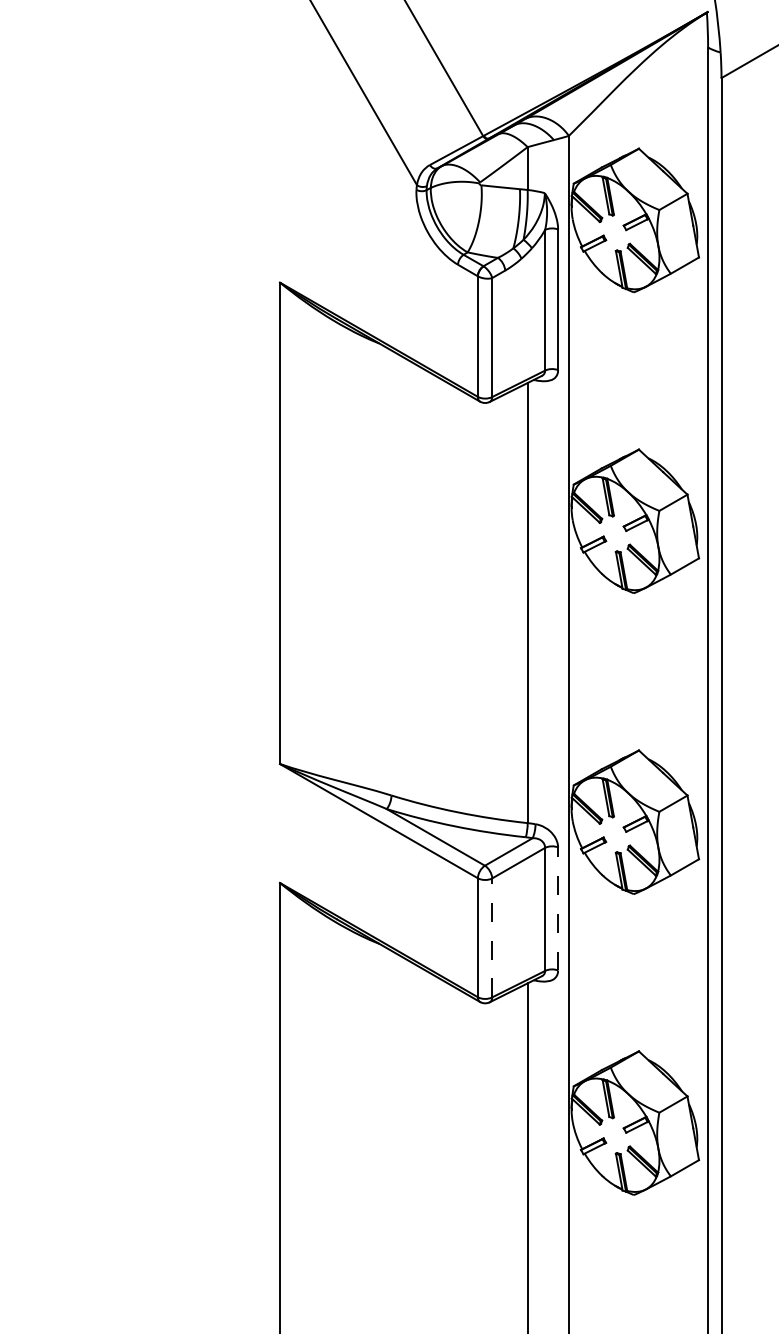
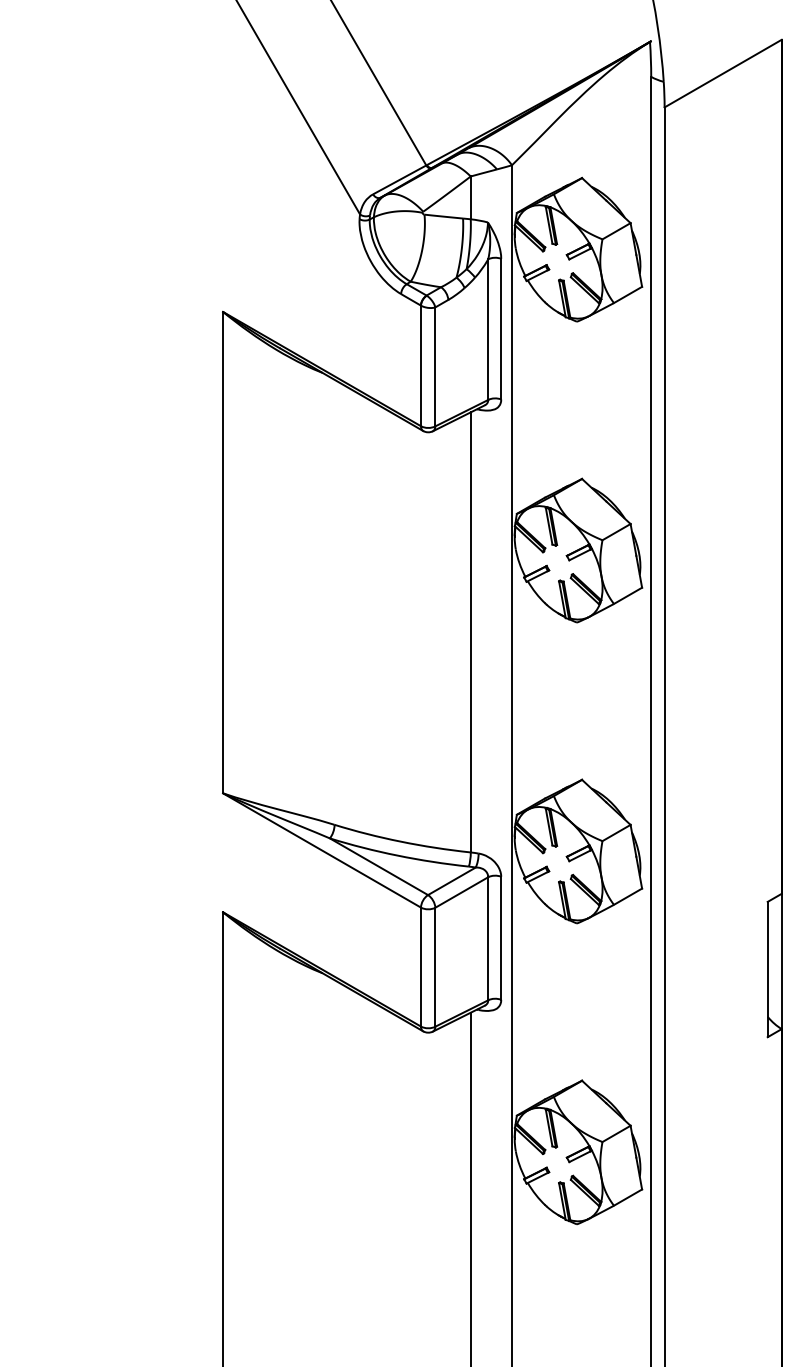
line: (558, 909) -> (501, 938), dashed -> solid
line: (492, 937) -> (435, 966), dashed -> solid

